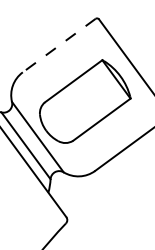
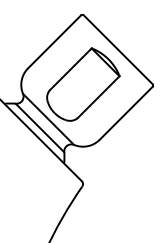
line: (59, 46) -> (54, 42), dashed -> solid

